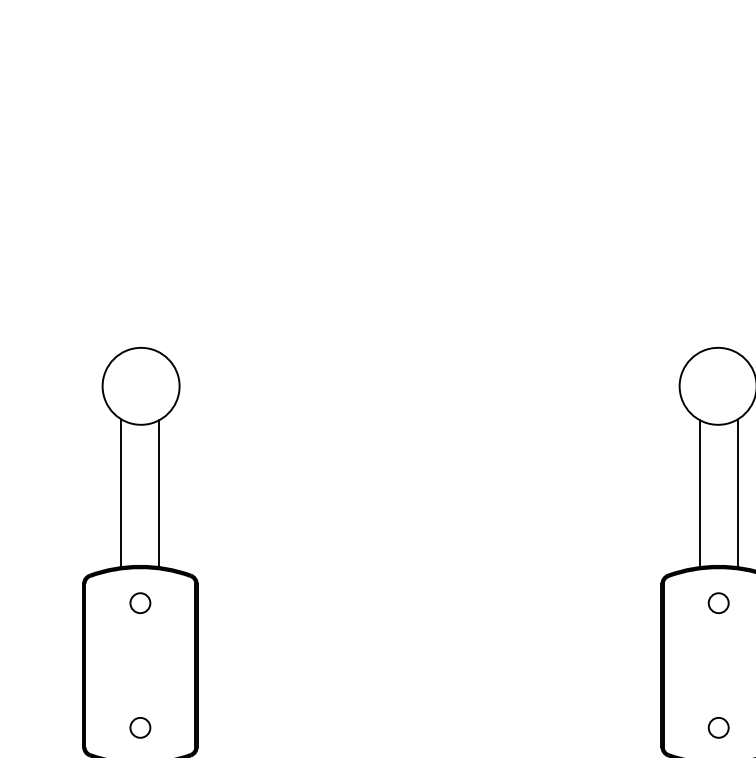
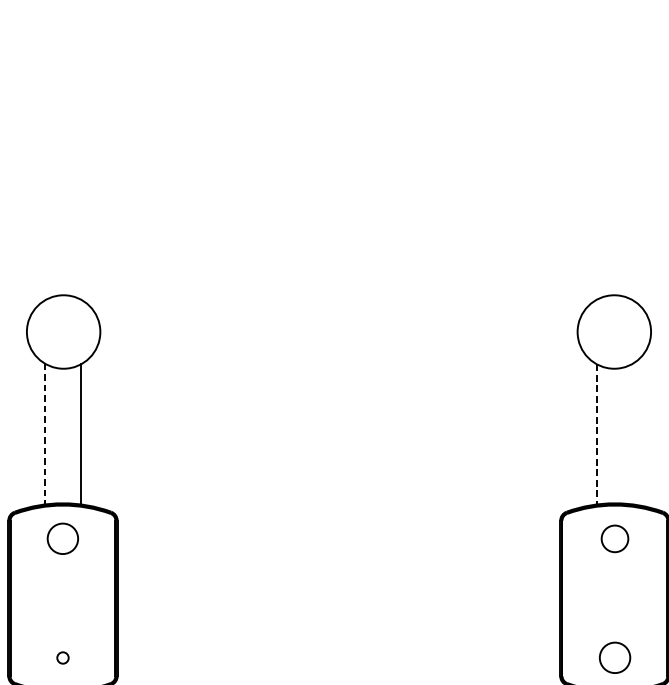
line: (121, 493) -> (44, 434), solid -> dashed
line: (737, 493) -> (632, 434), removed
line: (699, 494) -> (596, 435), solid -> dashed
circle: (140, 603) -> (63, 539), size x1.6
circle: (718, 603) -> (614, 539), size x1.4
circle: (140, 727) -> (63, 657), size x0.6
circle: (718, 727) -> (614, 657), size x1.6

